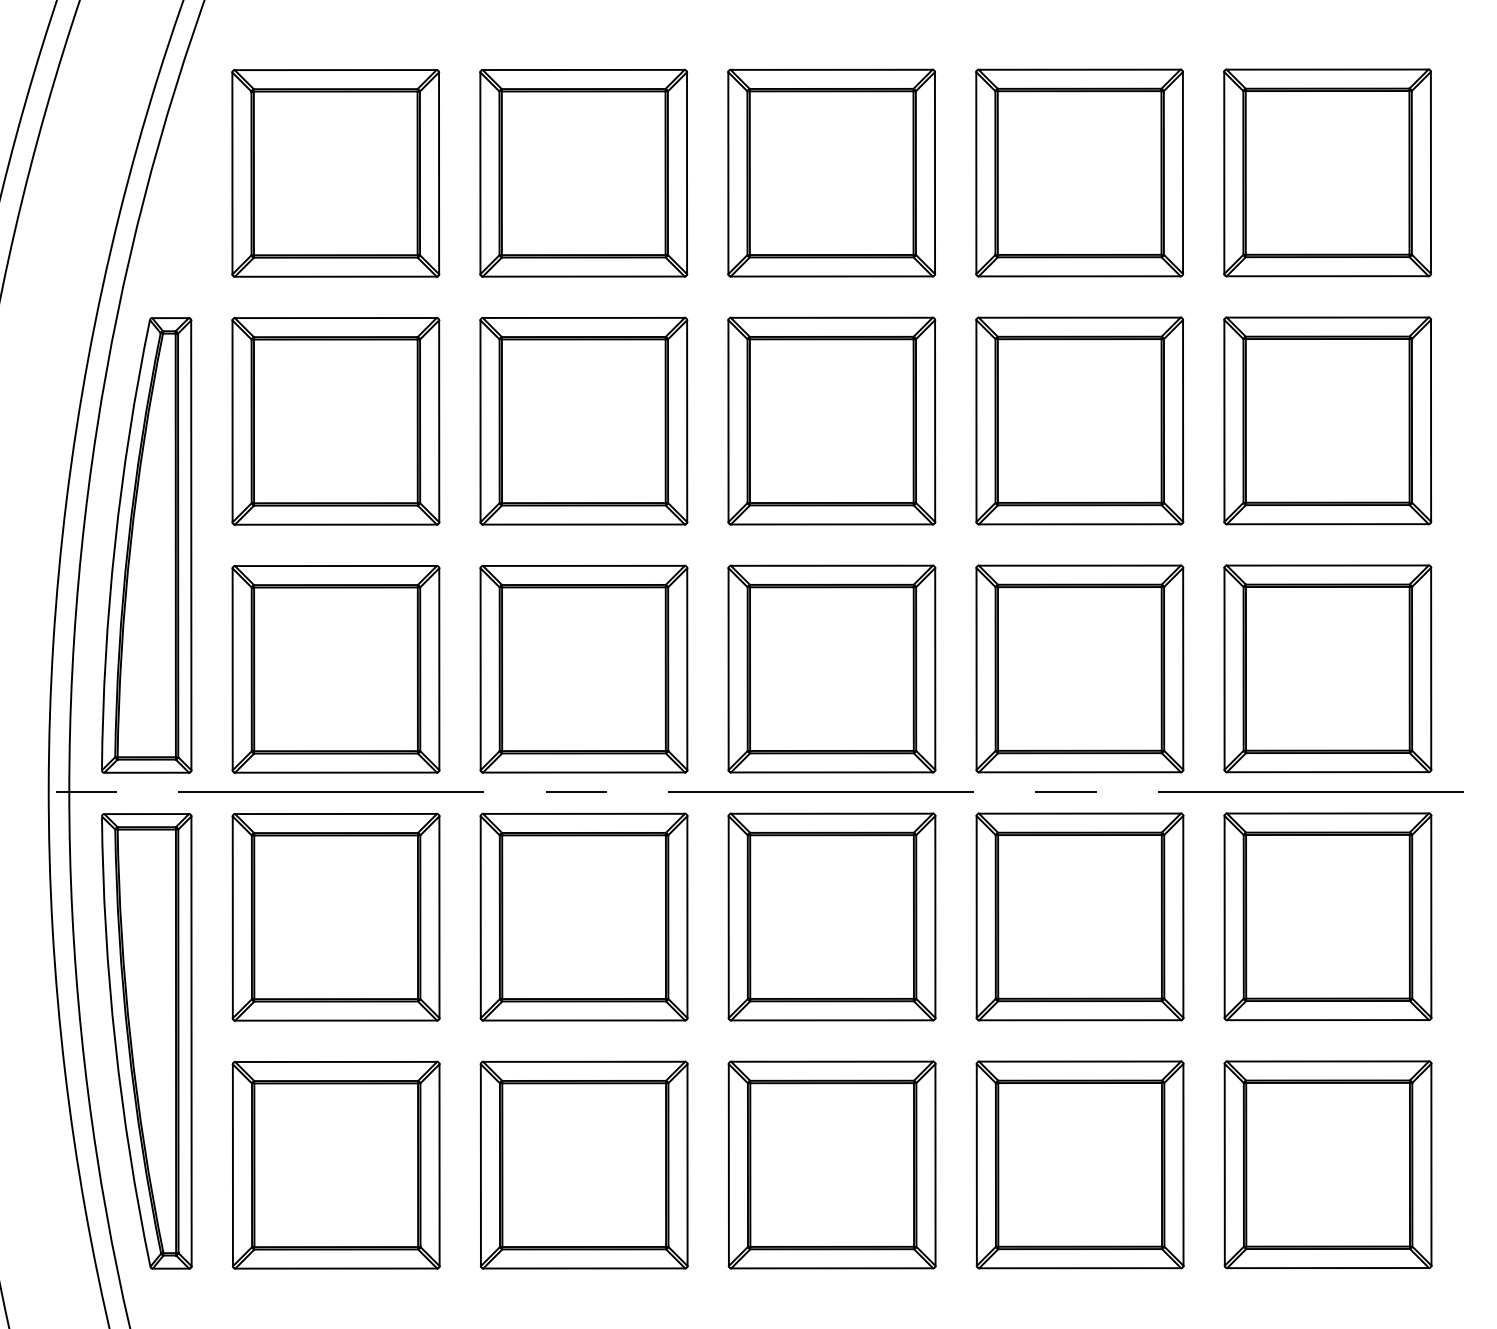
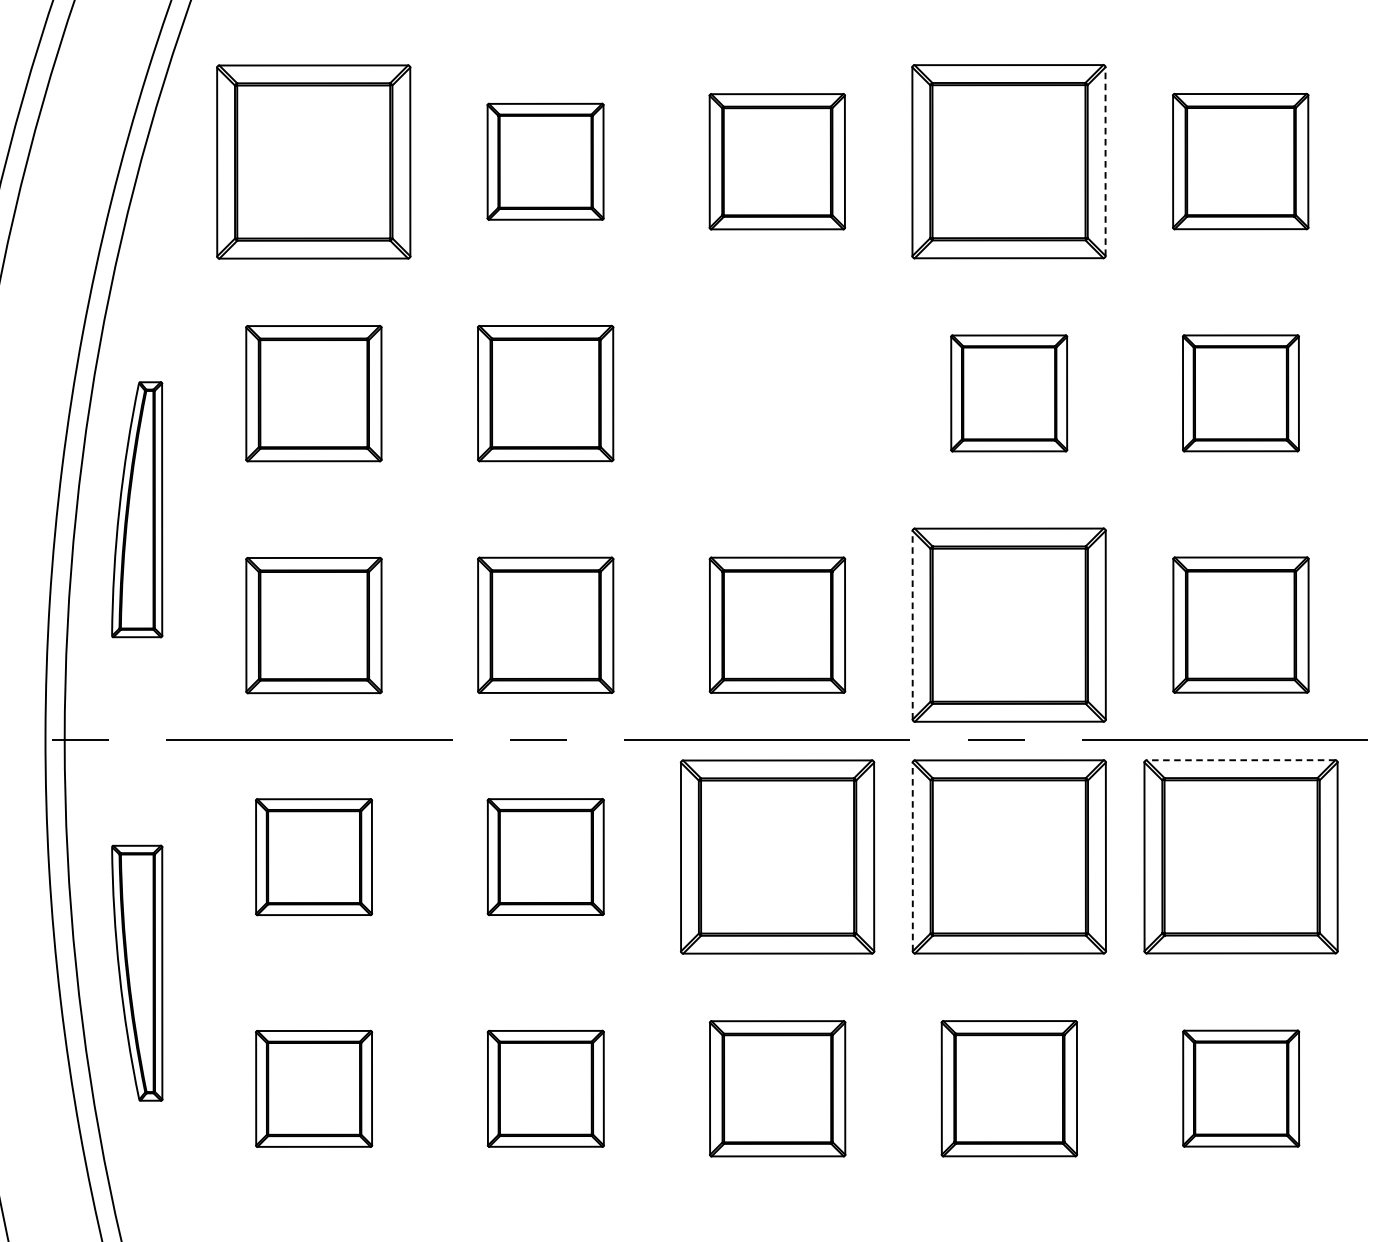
part: (583, 172) -> (545, 161), size x0.6
part: (831, 172) -> (777, 161), size x0.7
line: (1182, 172) -> (1105, 161), solid -> dashed
part: (1327, 172) -> (1240, 161), size x0.7
part: (335, 420) -> (313, 392), size x0.7
part: (583, 420) -> (545, 392), size x0.7
part: (831, 420) -> (777, 392), removed
part: (1079, 420) -> (1008, 392), size x0.6
part: (1327, 420) -> (1240, 392), size x0.6
part: (146, 545) -> (136, 509), size x0.6
part: (583, 668) -> (545, 624), size x0.7
part: (831, 668) -> (777, 624), size x0.7
part: (1327, 668) -> (1240, 624), size x0.7
part: (335, 669) -> (313, 625), size x0.7
line: (976, 669) -> (912, 625), solid -> dashed
line: (1327, 813) -> (1240, 760), solid -> dashed
part: (335, 916) -> (313, 856), size x0.6
part: (583, 916) -> (545, 856), size x0.6
line: (976, 916) -> (912, 856), solid -> dashed
part: (146, 1041) -> (136, 973), size x0.6
part: (335, 1164) -> (313, 1088), size x0.6
part: (583, 1164) -> (545, 1088), size x0.6
part: (831, 1164) -> (777, 1088), size x0.7
part: (1079, 1164) -> (1008, 1088), size x0.7
part: (1327, 1164) -> (1240, 1088), size x0.6

